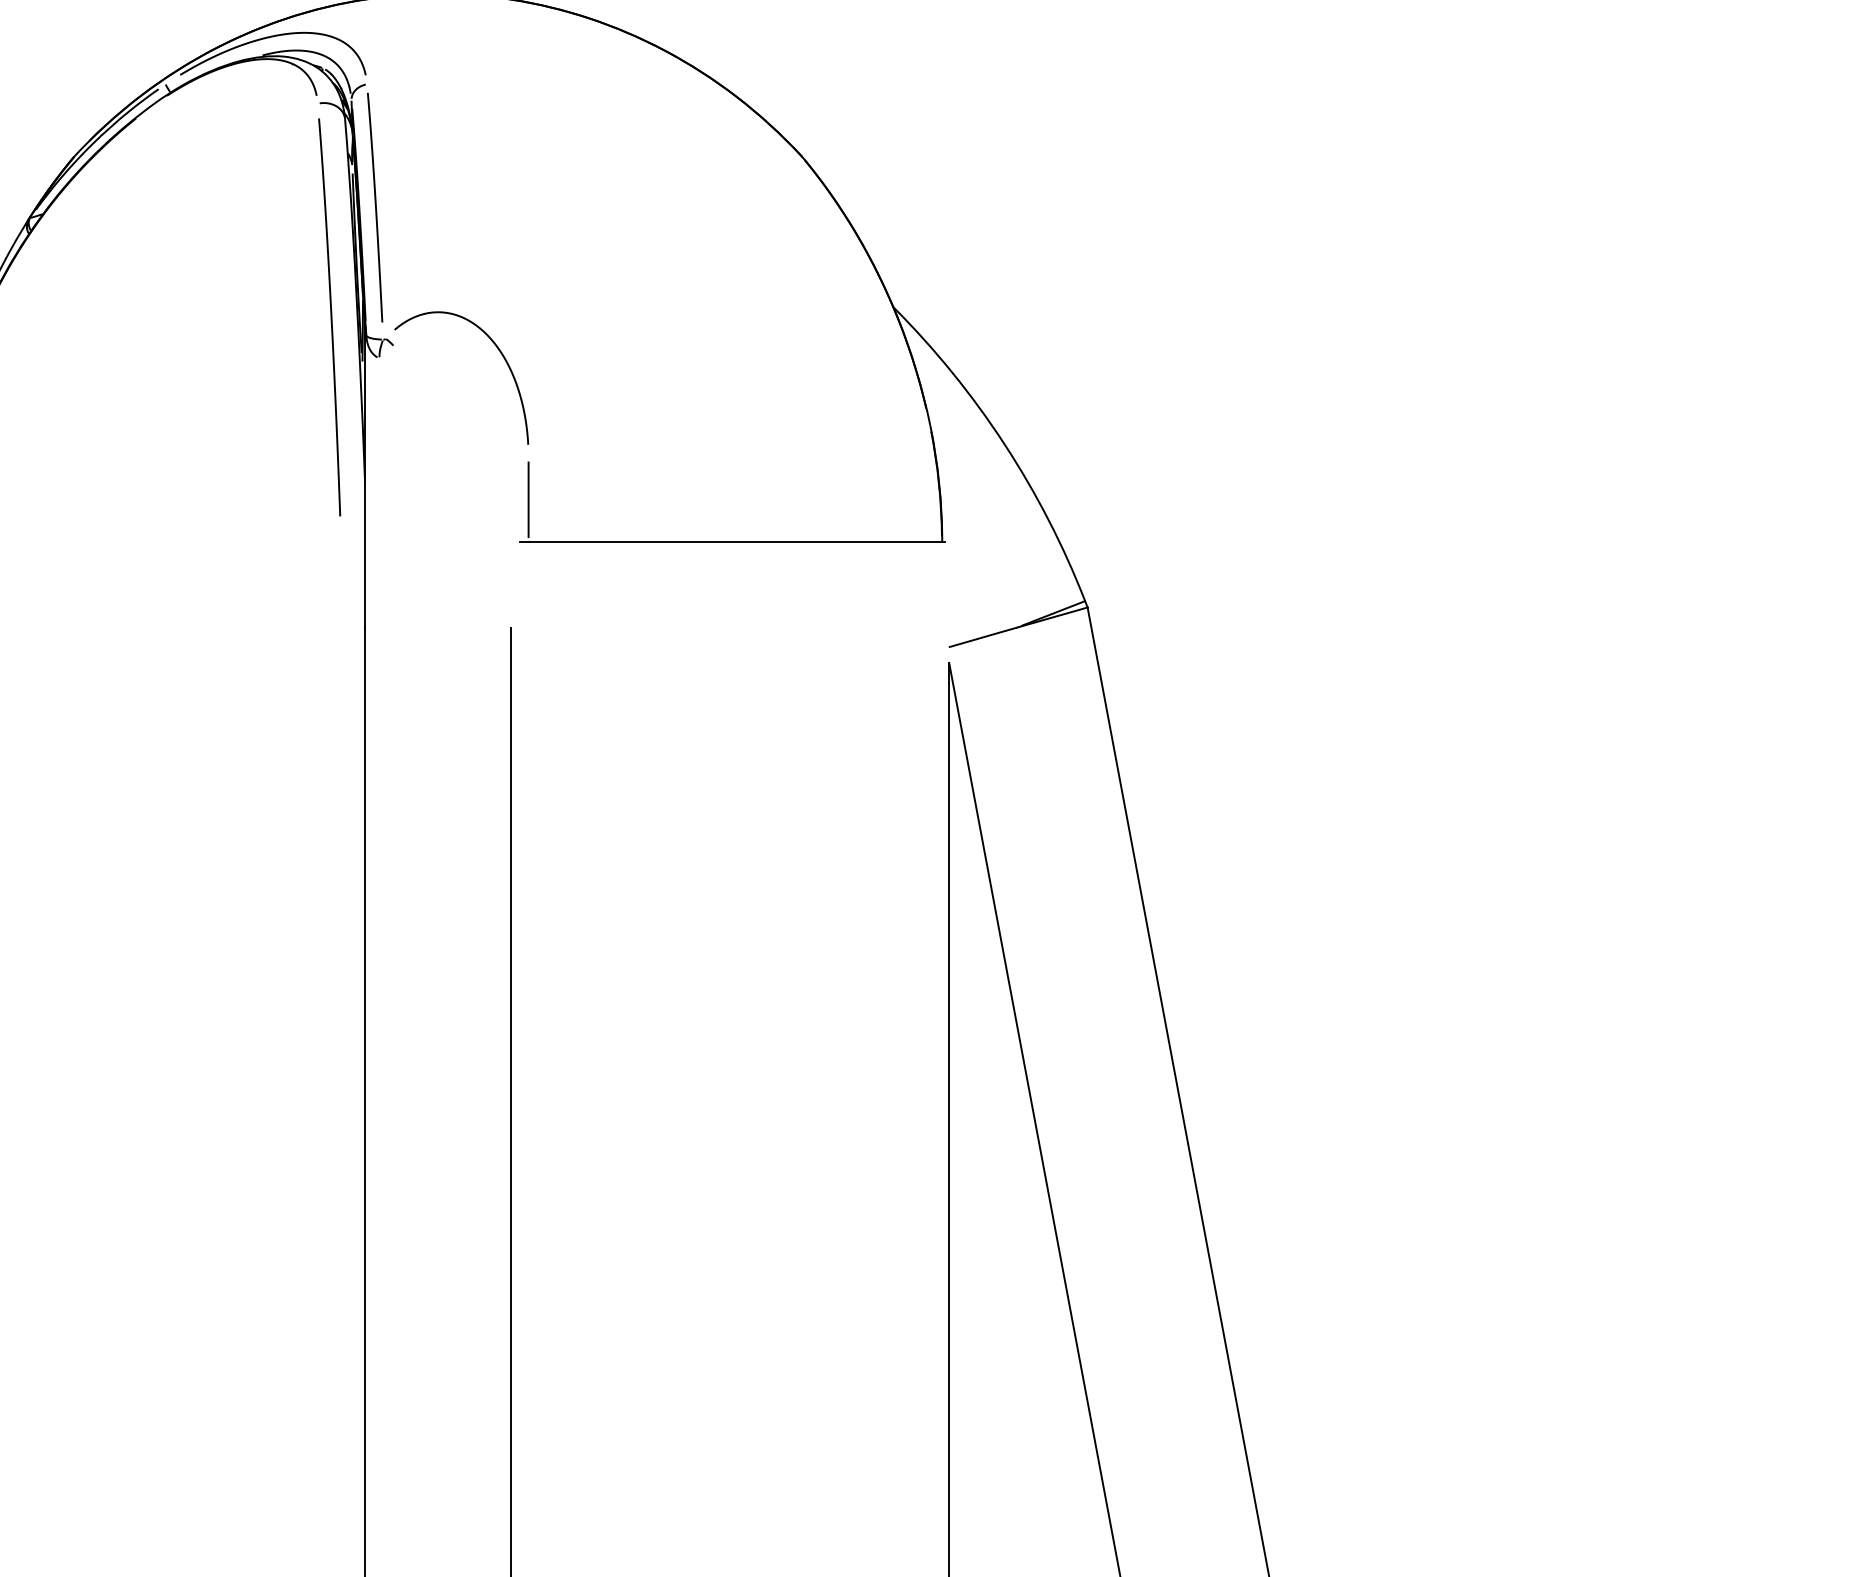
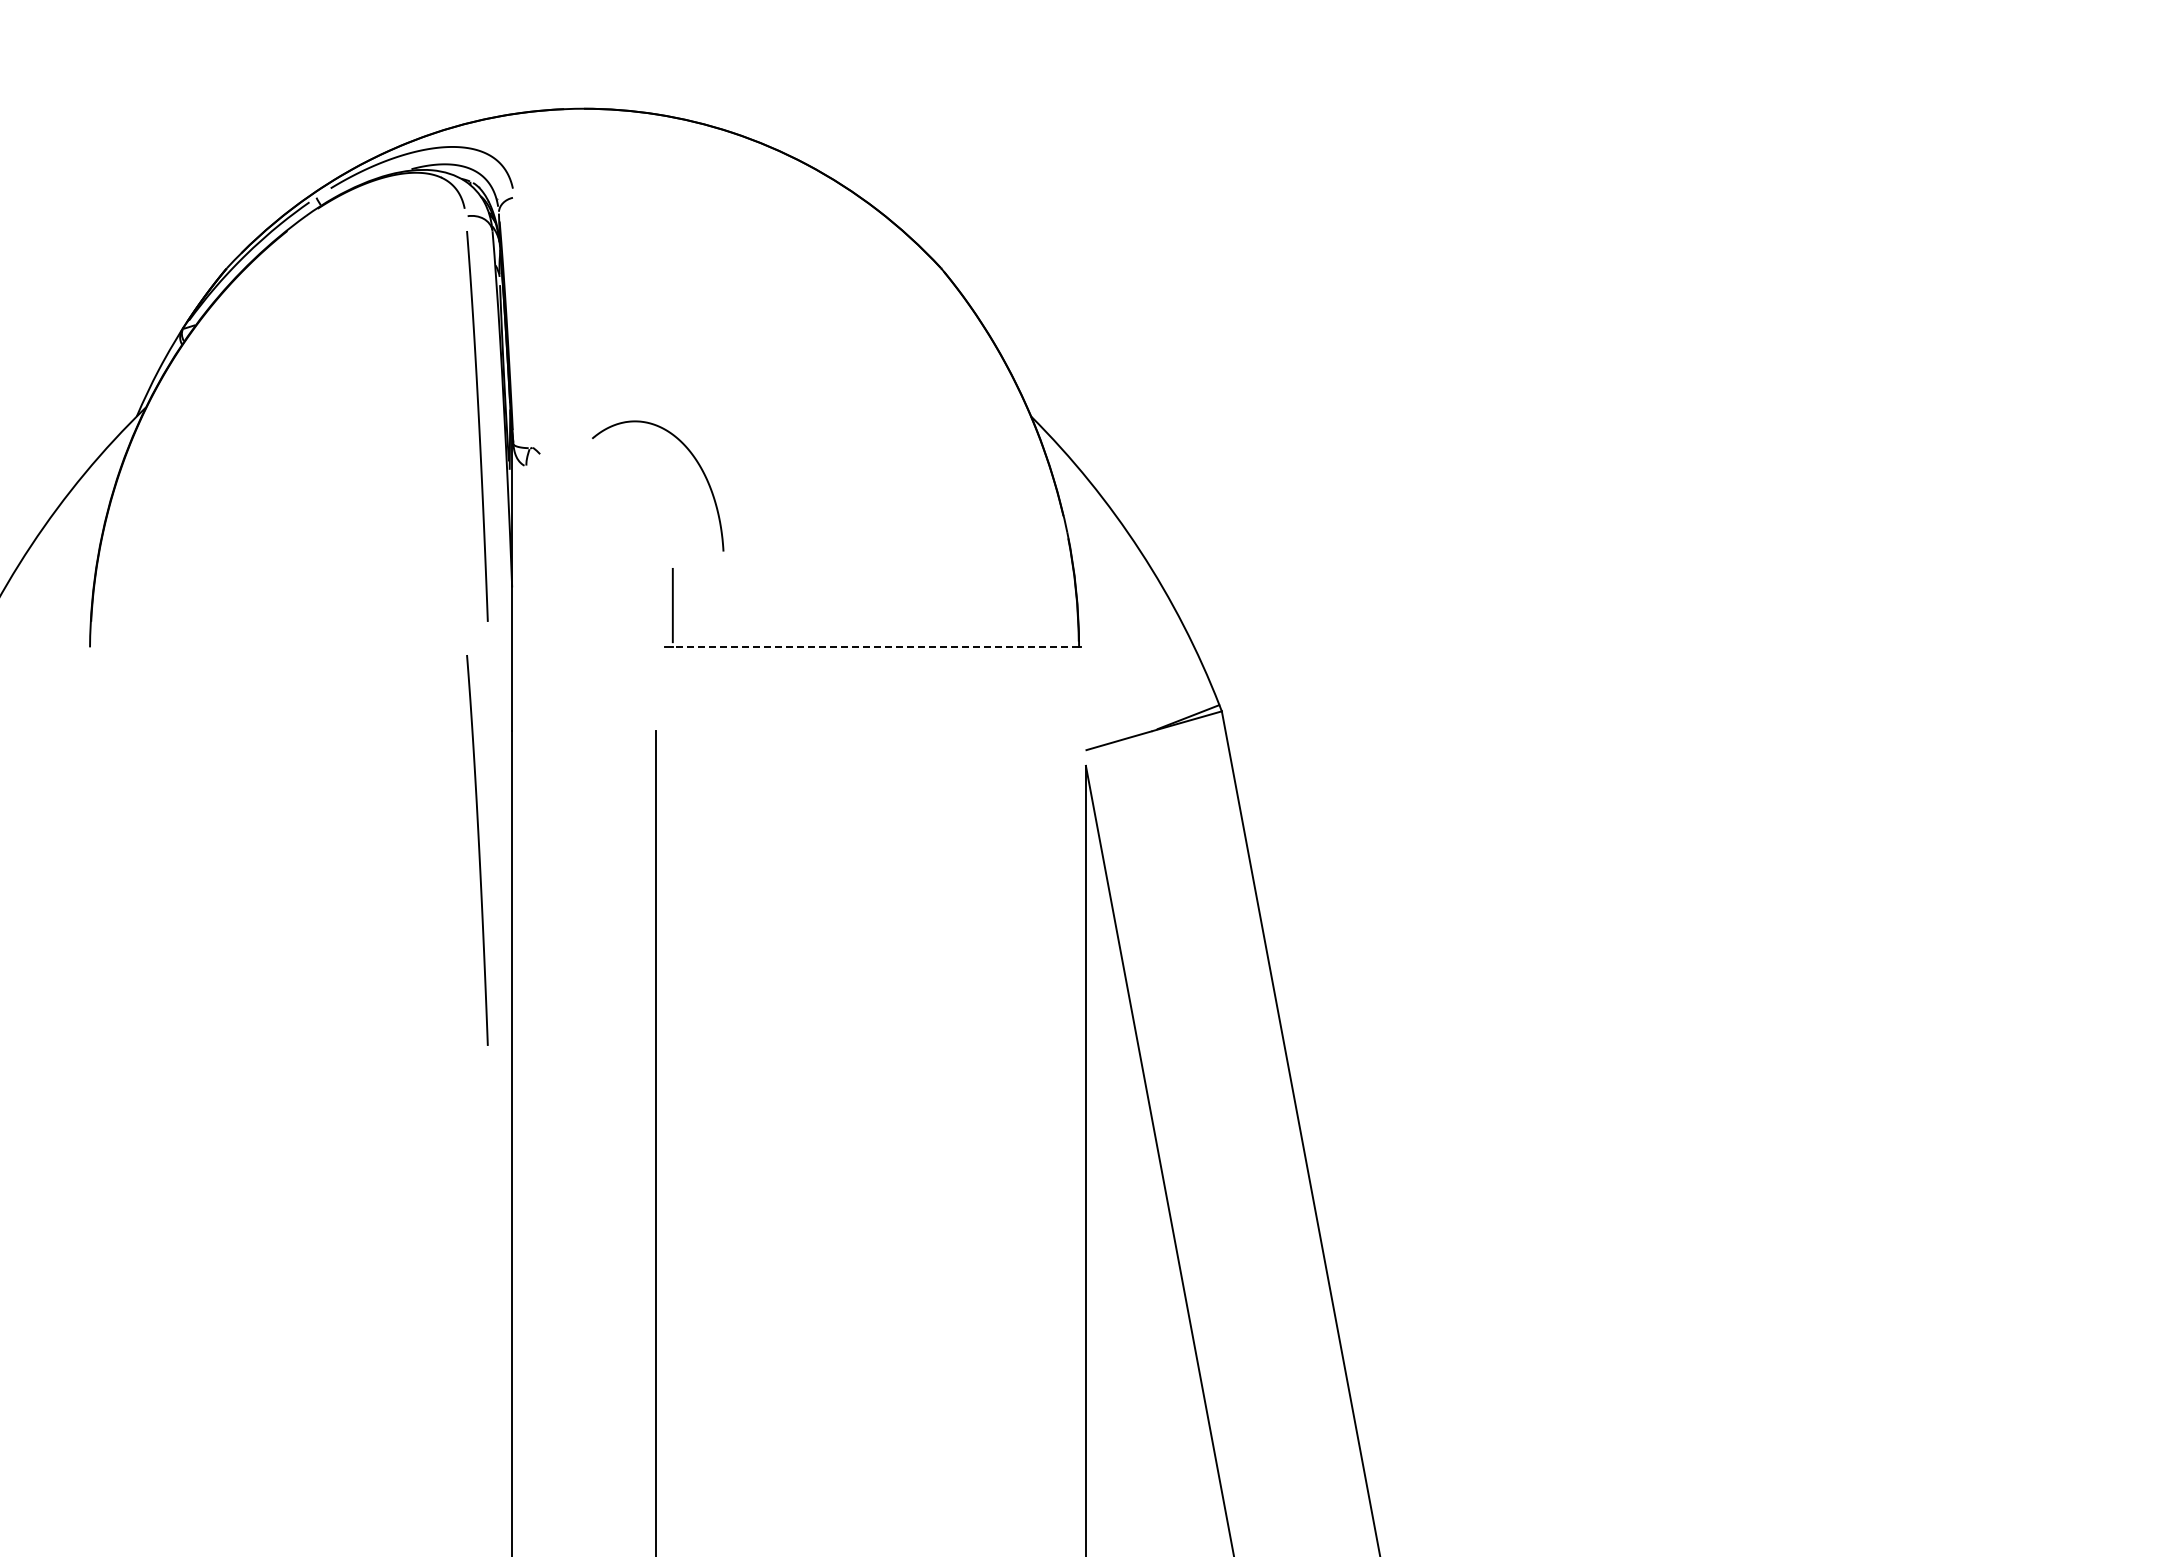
line: (375, 207) -> (522, 318), removed
curve: (498, 351) -> (694, 459), moved
line: (734, 542) -> (875, 647), solid -> dashed
curve: (330, 749) -> (478, 850), added

